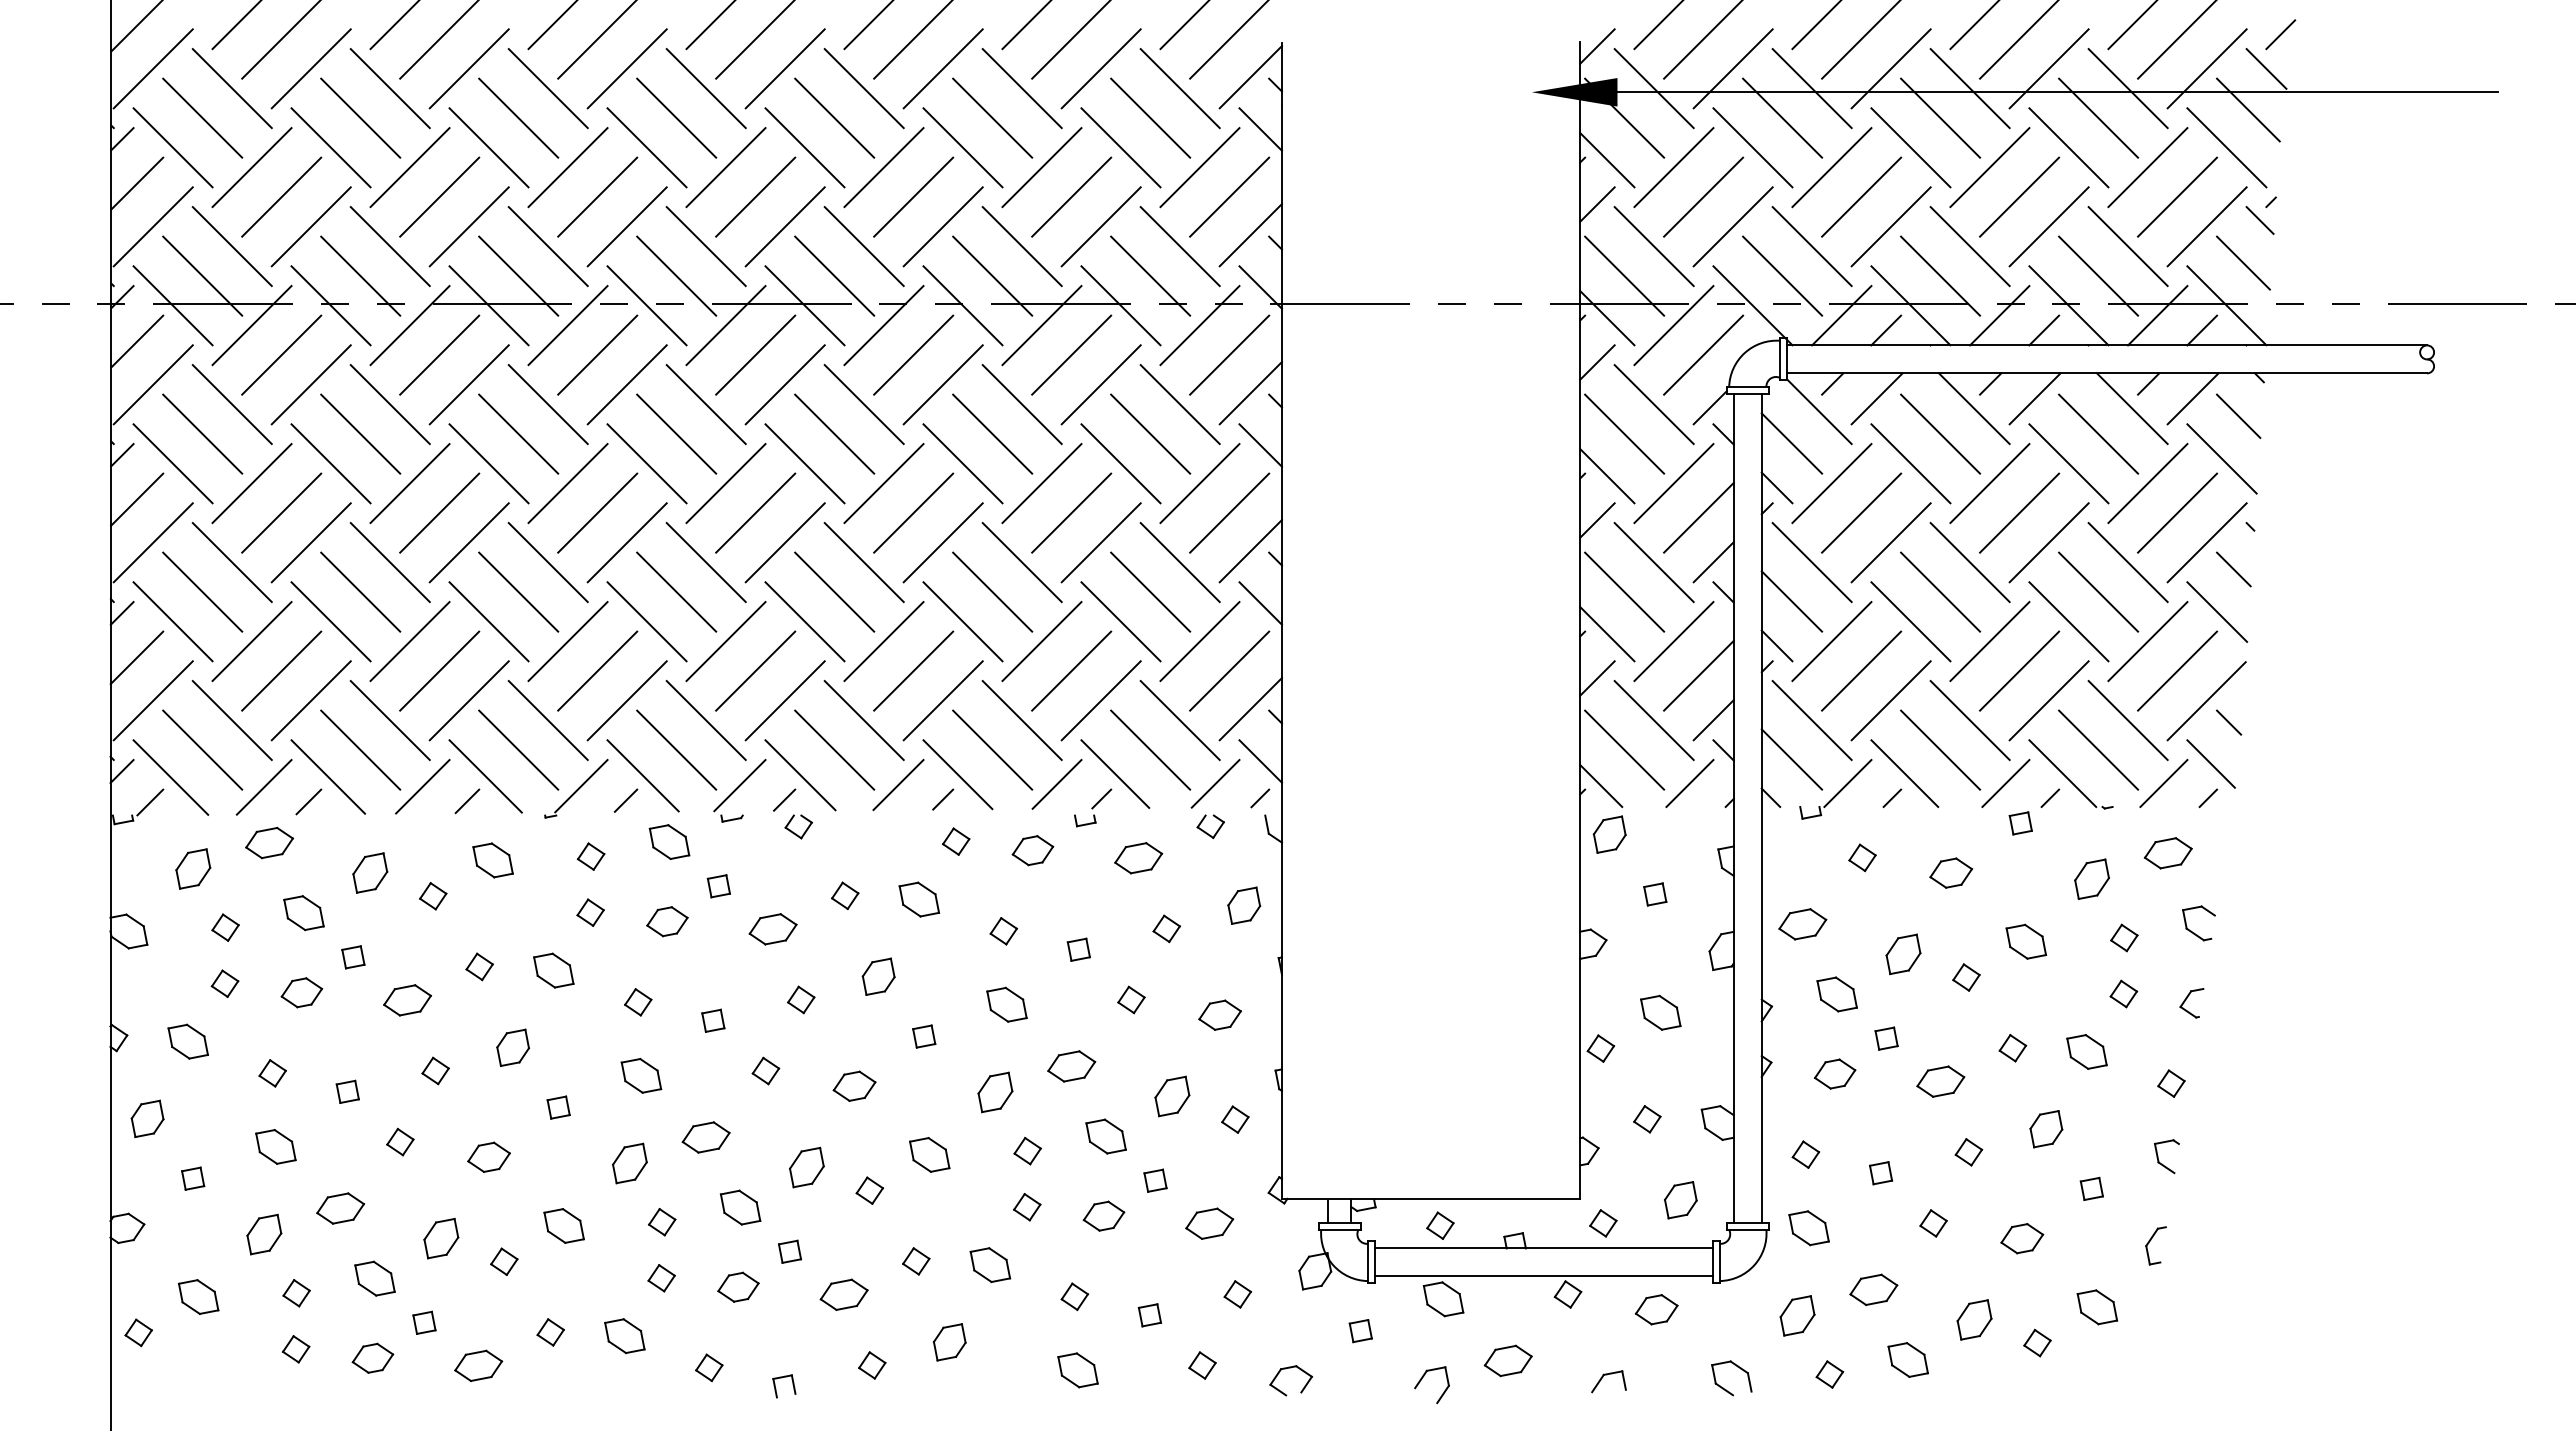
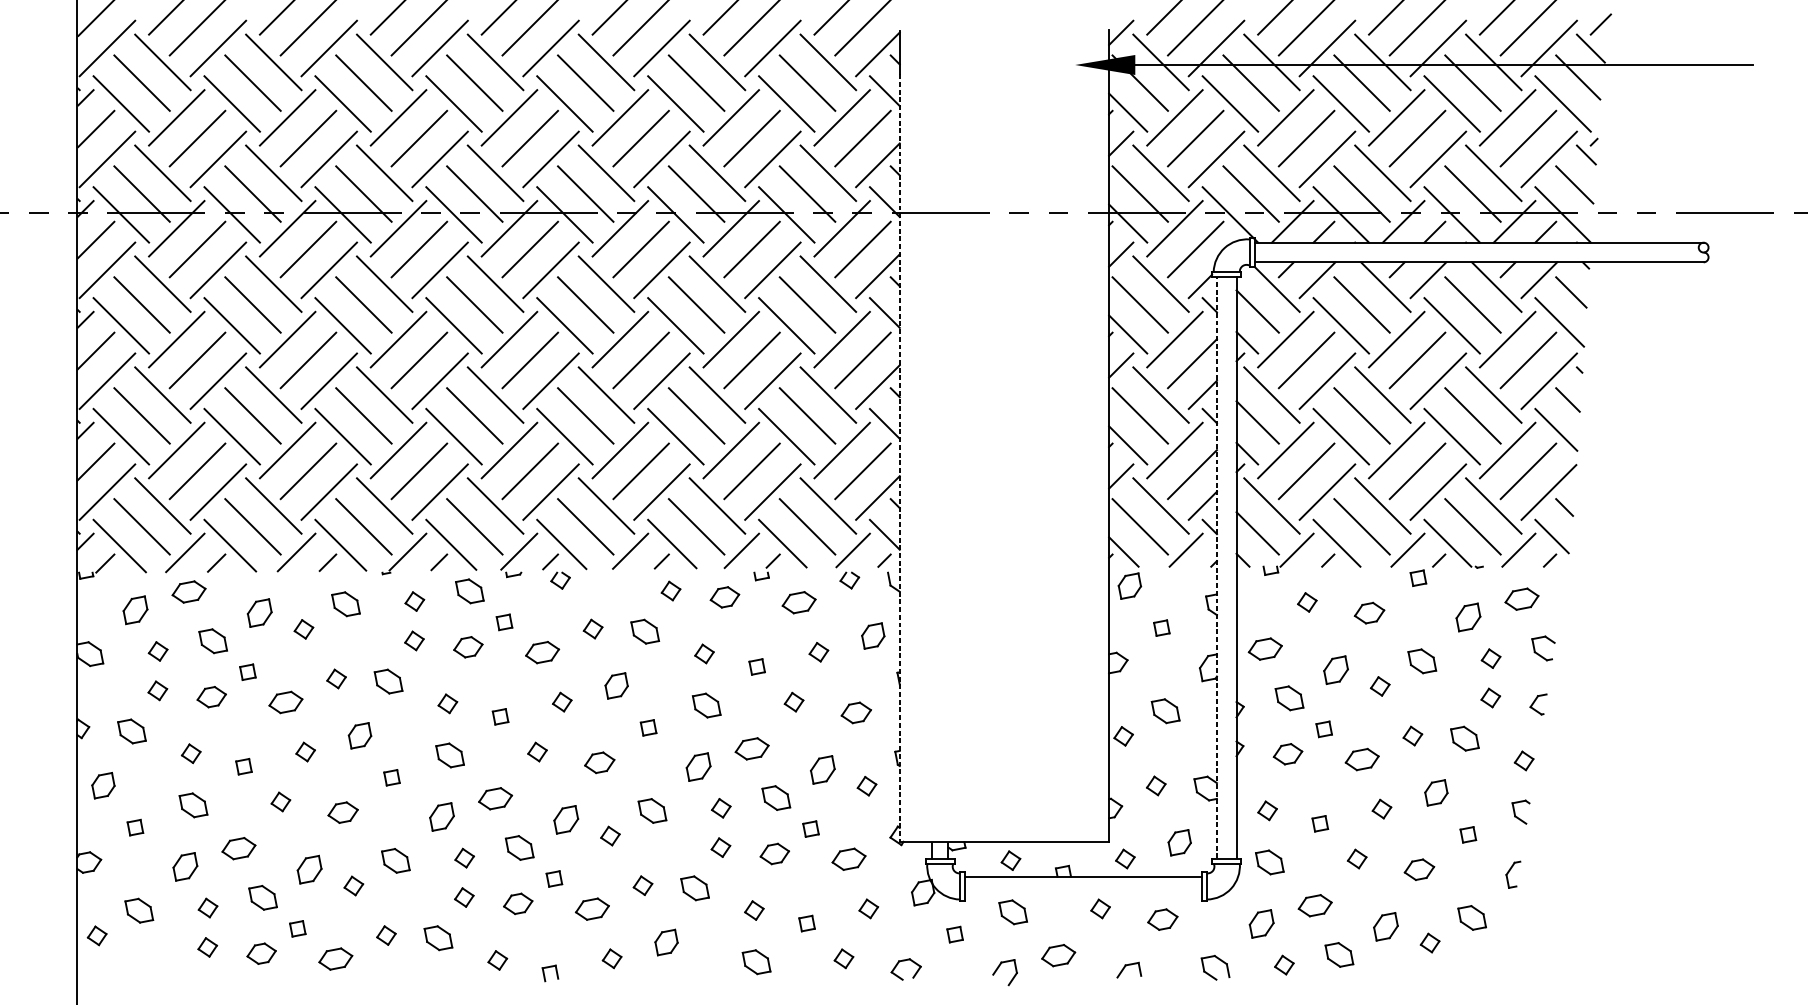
line: (1282, 652) -> (900, 458), solid -> dashed
line: (1733, 808) -> (1216, 567), solid -> dashed
line: (1543, 1276) -> (1083, 896), removed

